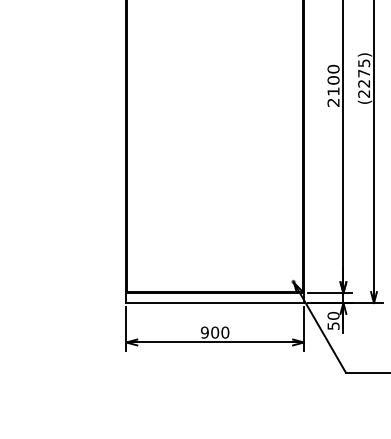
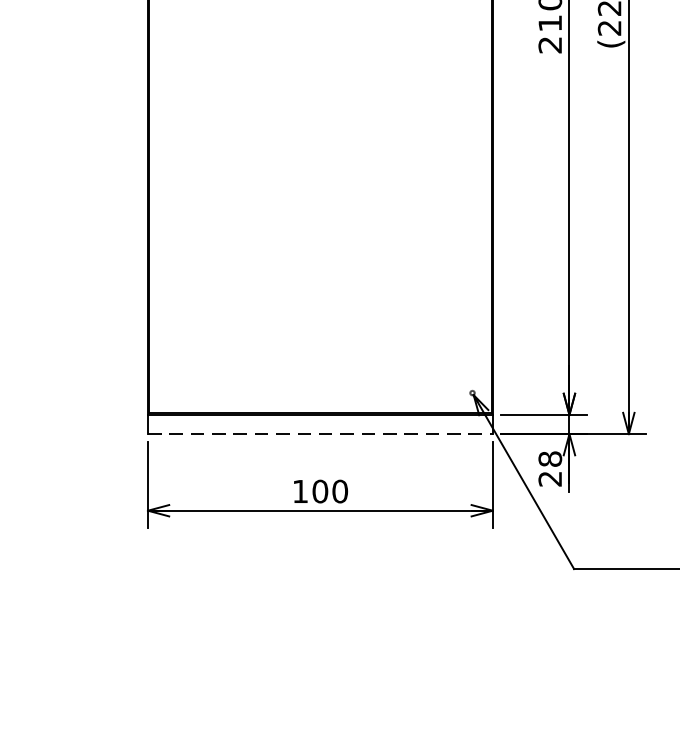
line: (215, 303) -> (321, 435), solid -> dashed
text: (333, 320) -> (550, 468), 50 -> 28
text: (204, 332) -> (299, 491), 900 -> 100

